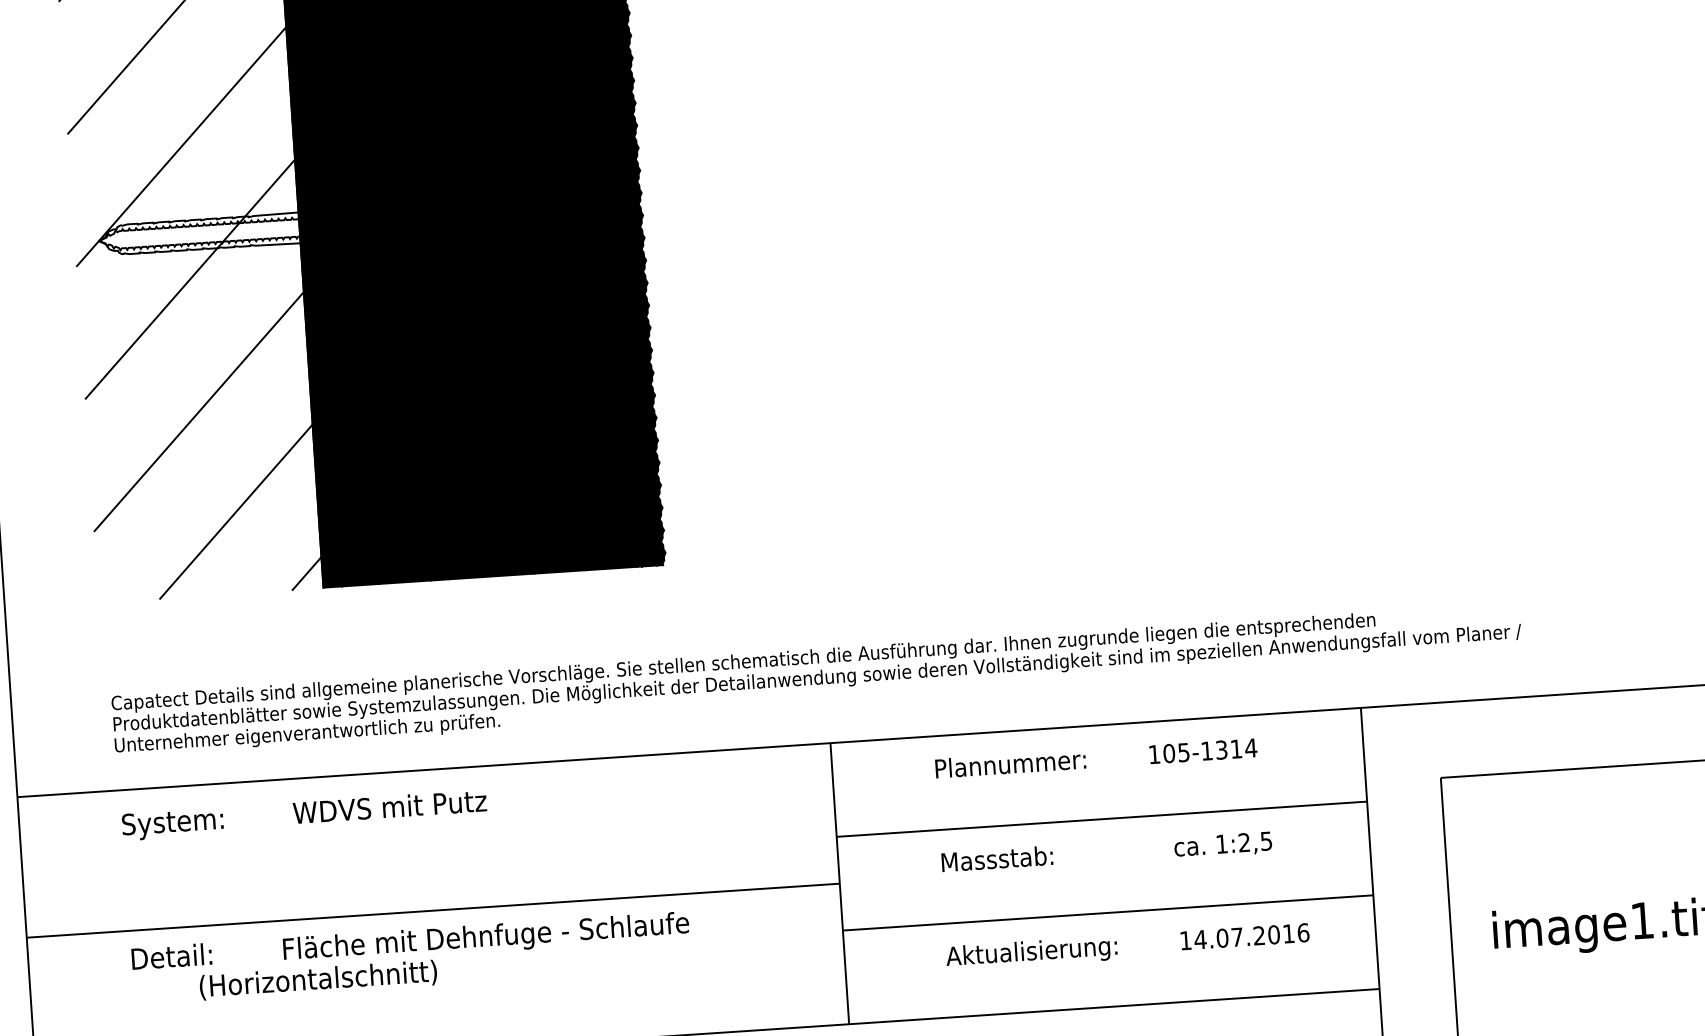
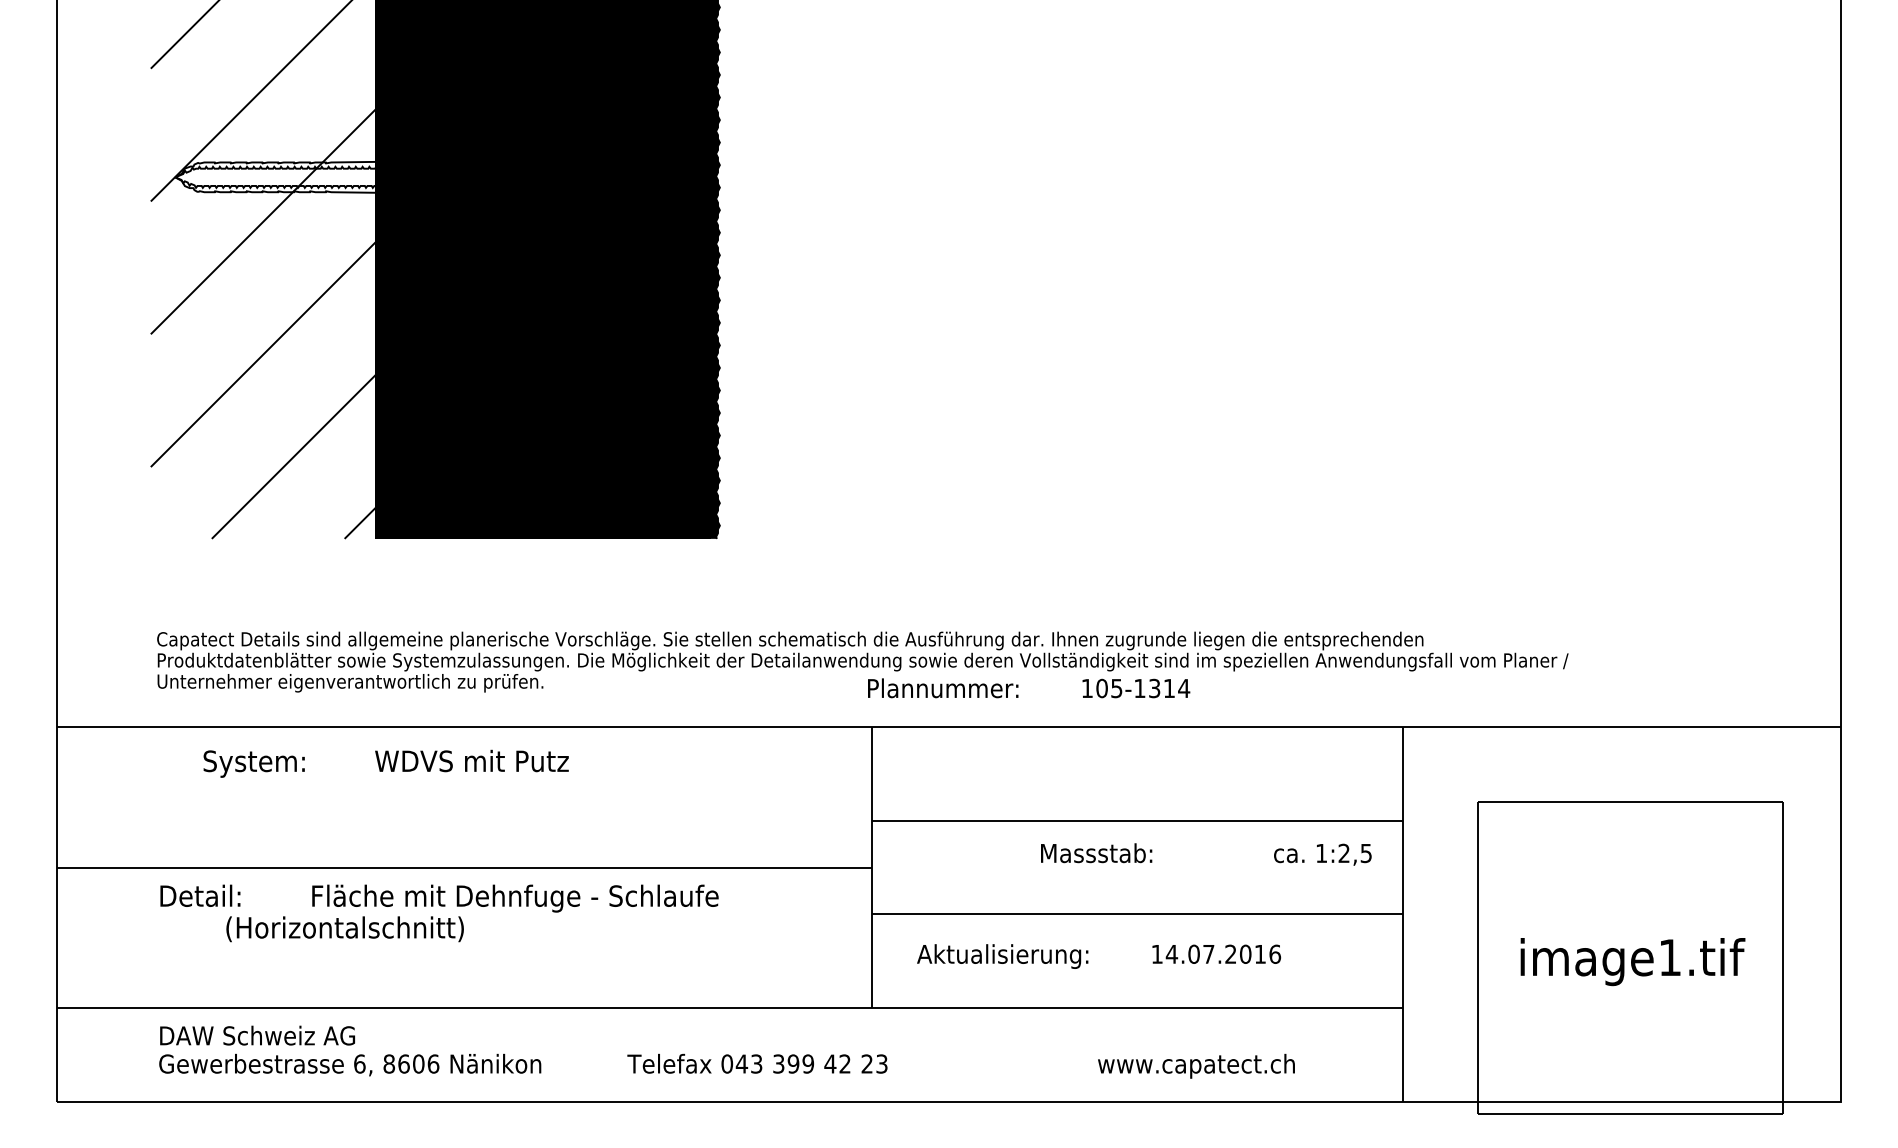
text: (1096, 758) -> (1029, 688), moved
text: (303, 815) -> (385, 763), moved
text: (1107, 852) -> (1206, 854), moved
text: (1128, 946) -> (1099, 956), moved

